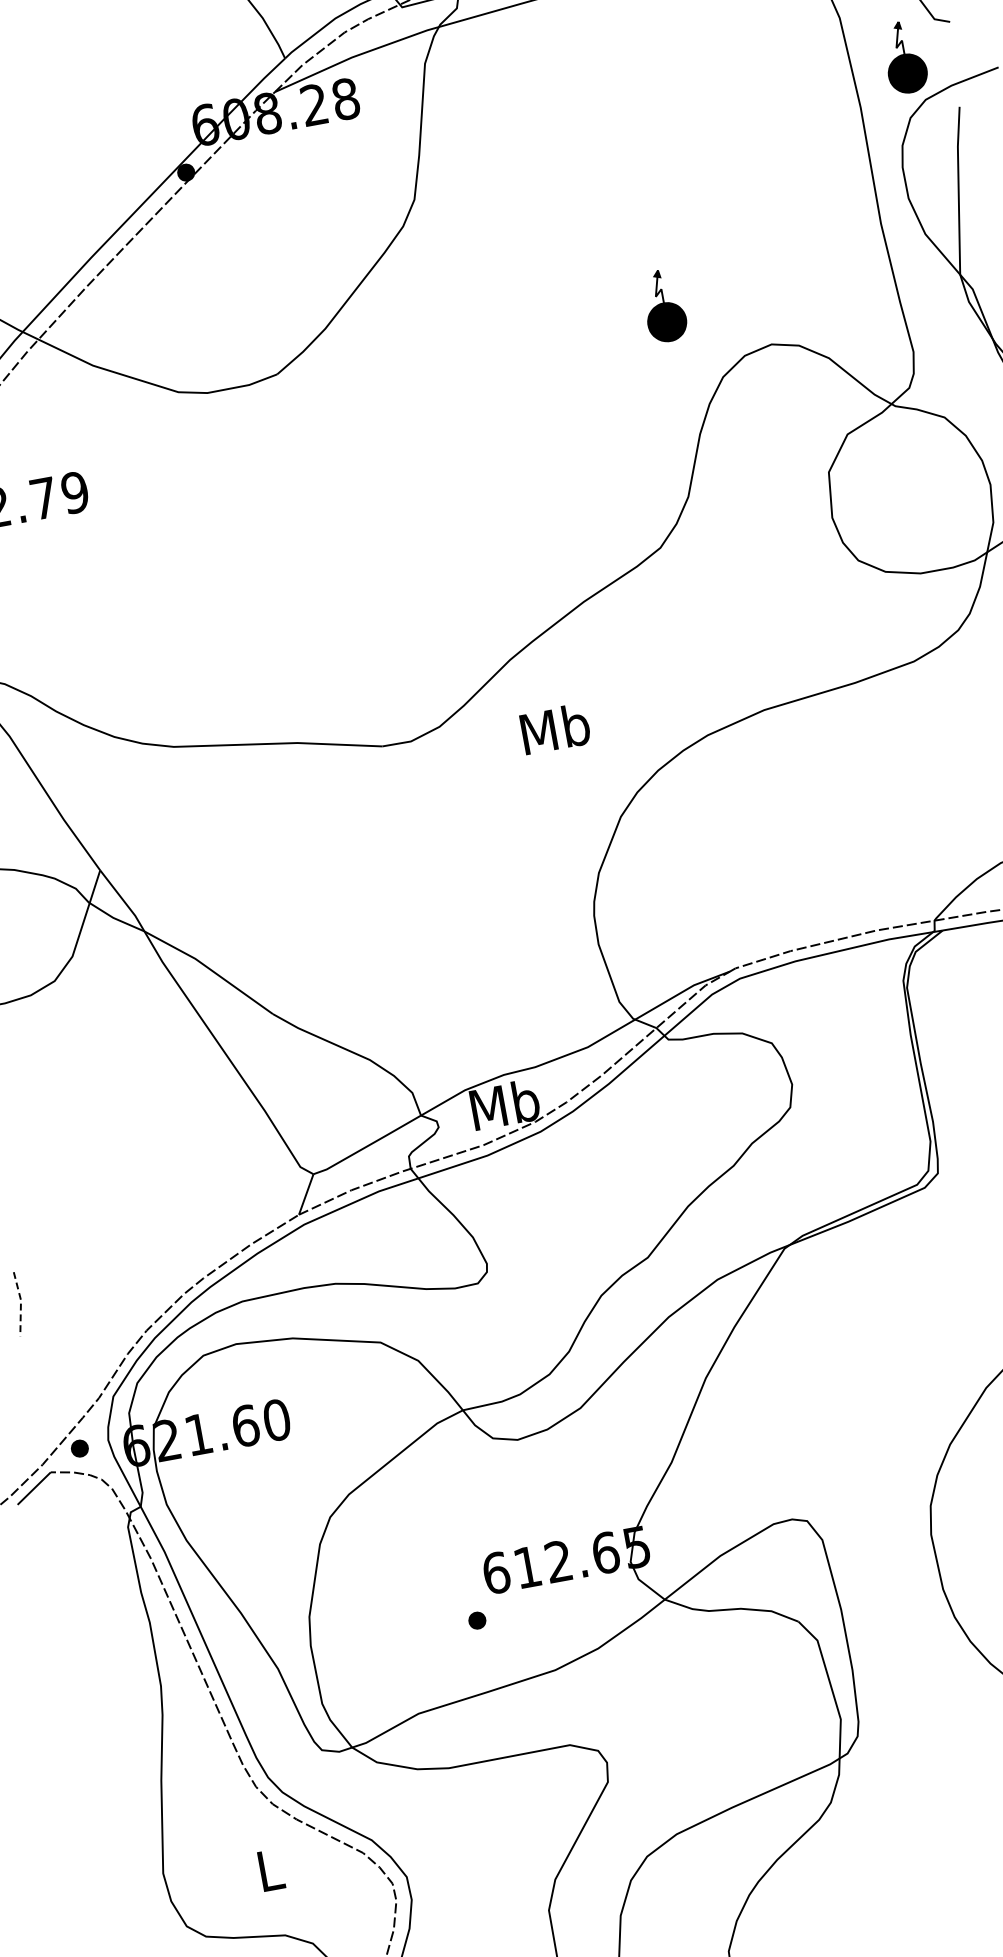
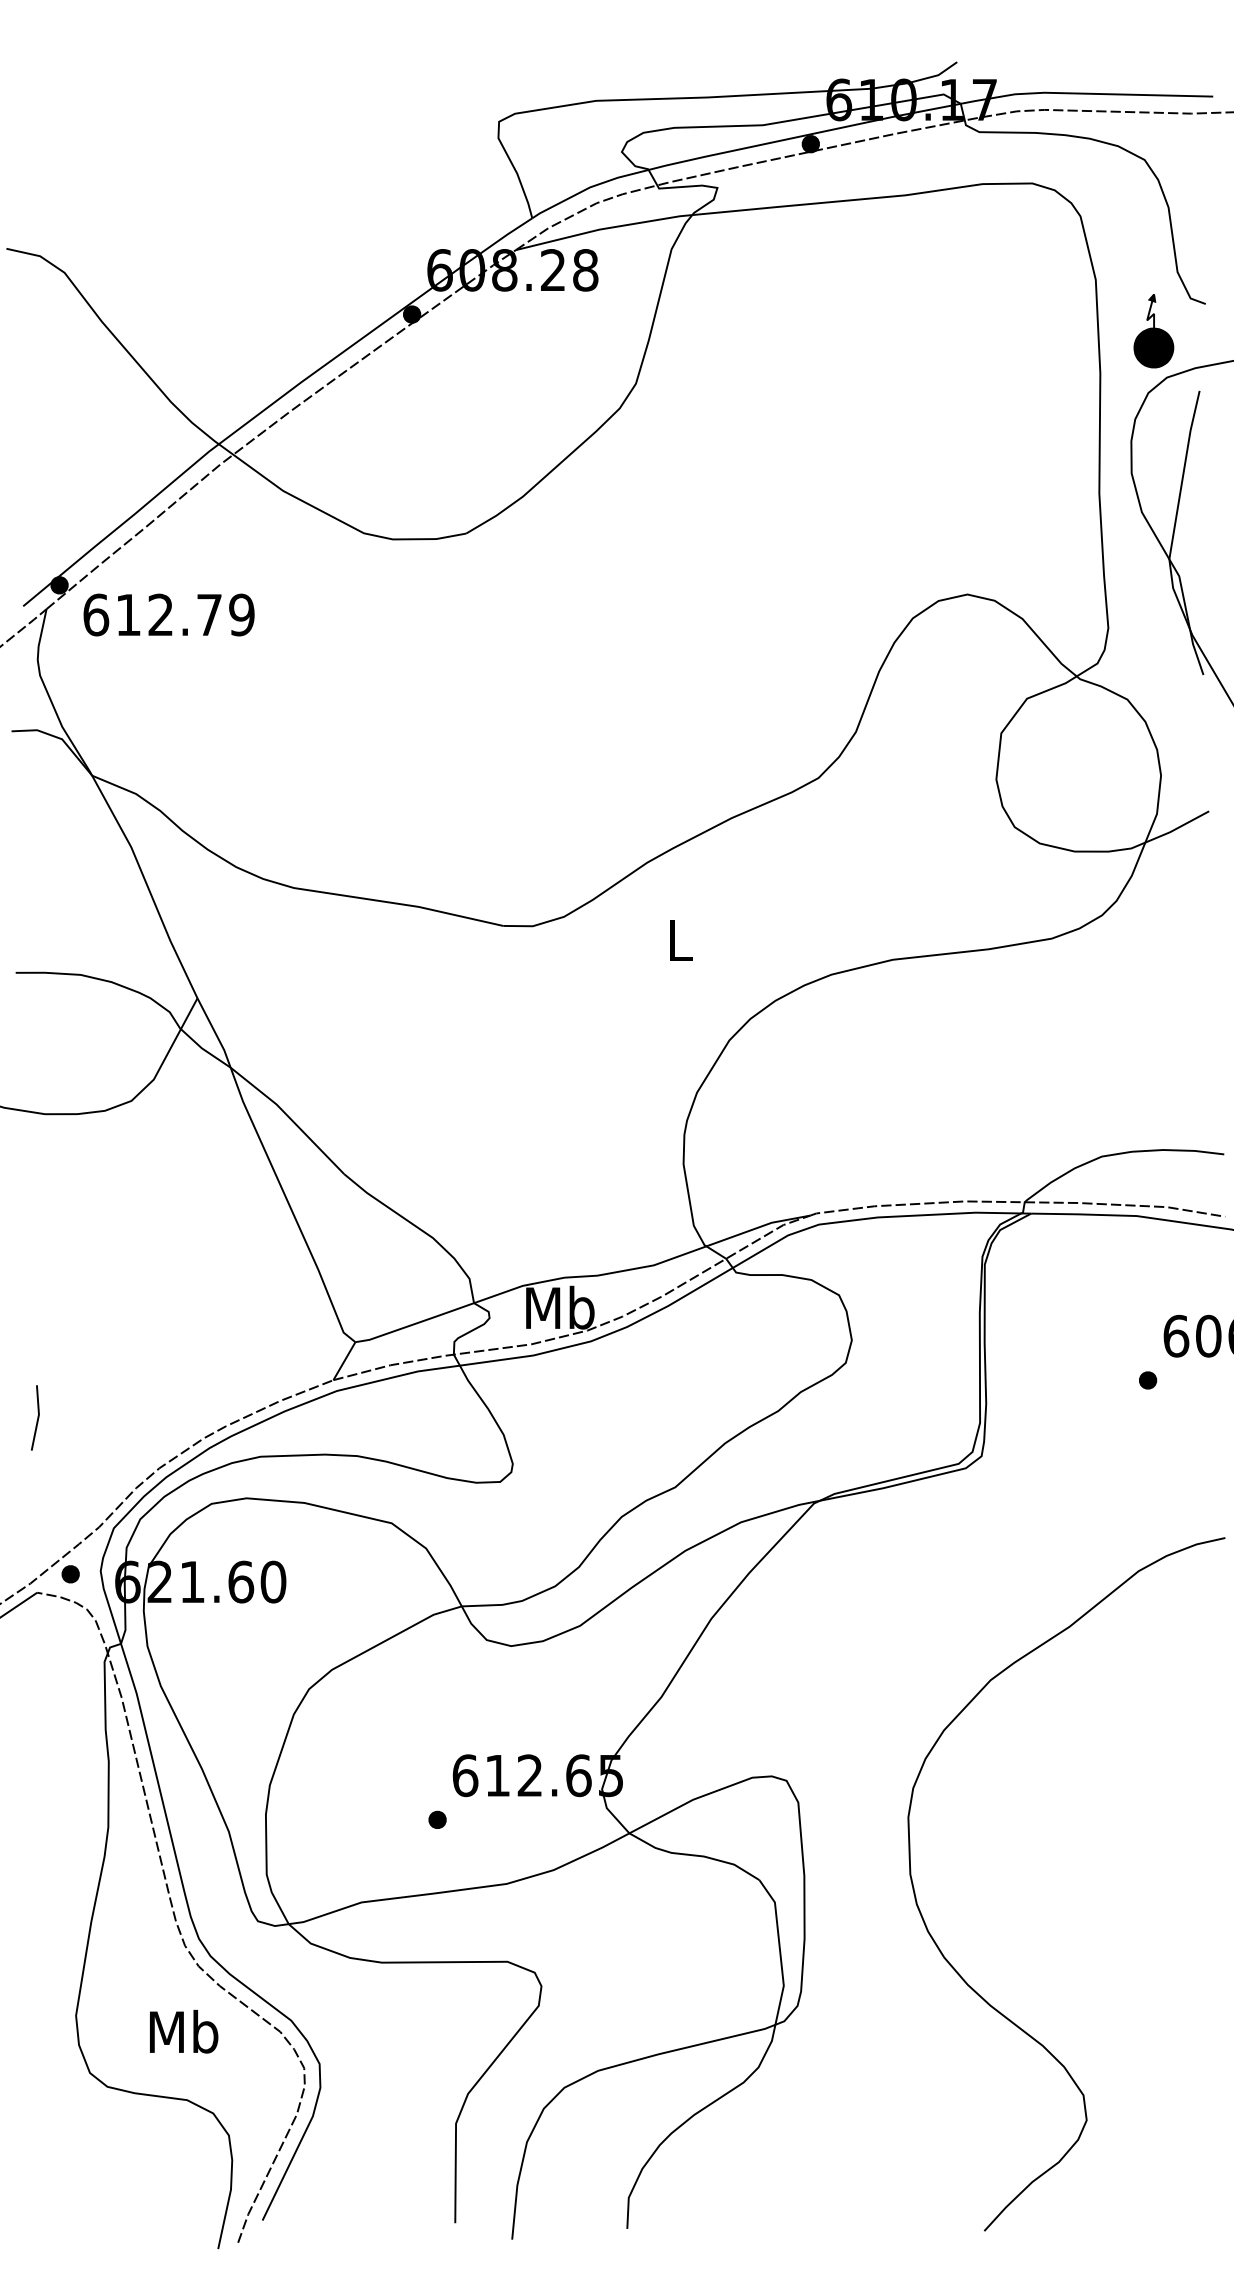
part: (663, 306) -> (866, 536), removed
text: (555, 729) -> (679, 940), Mb -> L
line: (21, 1303) -> (38, 1417), dashed -> solid
text: (270, 1869) -> (184, 2031), L -> Mb

